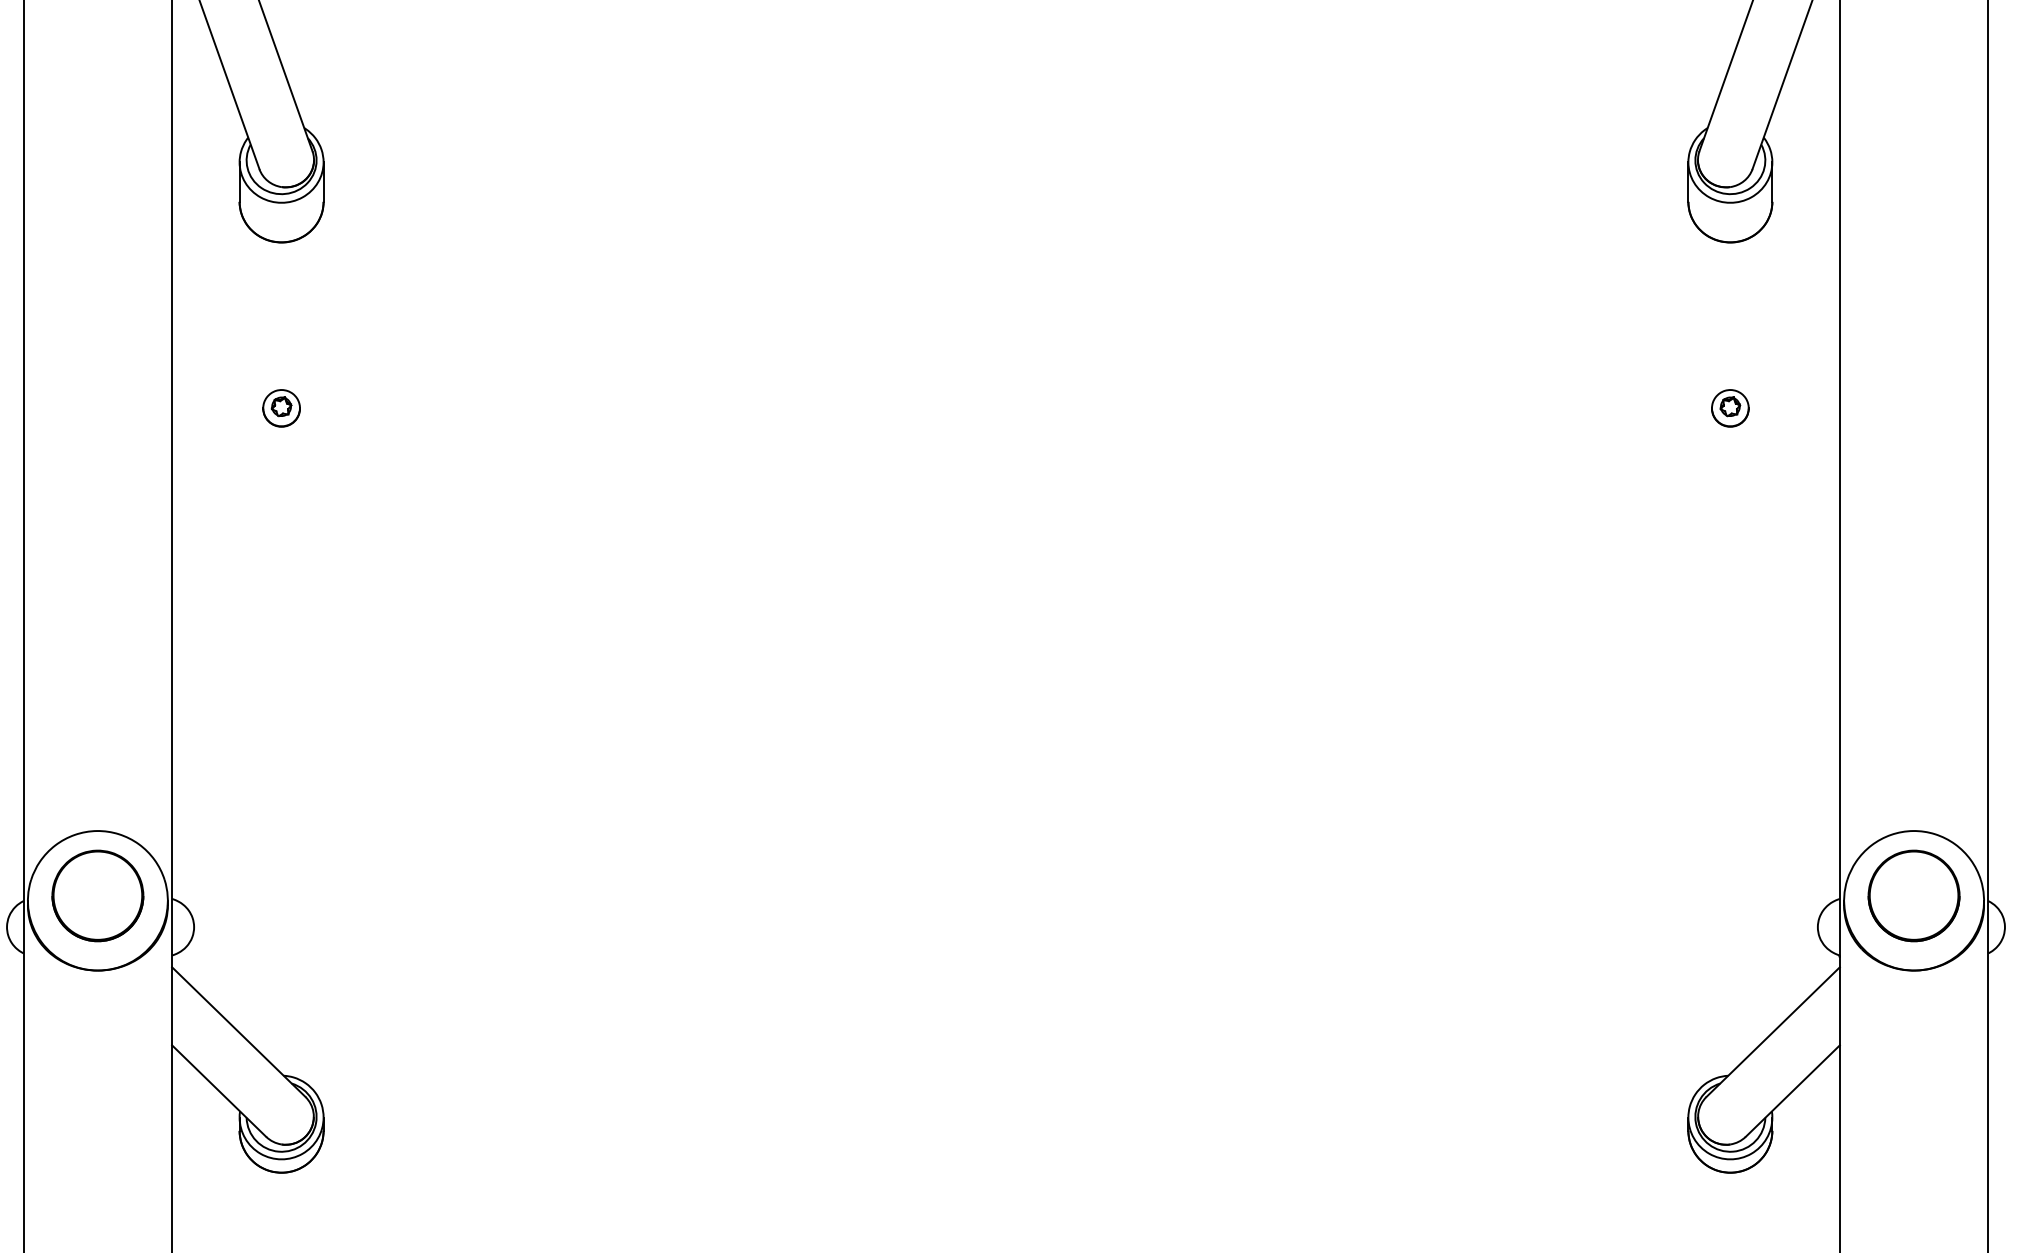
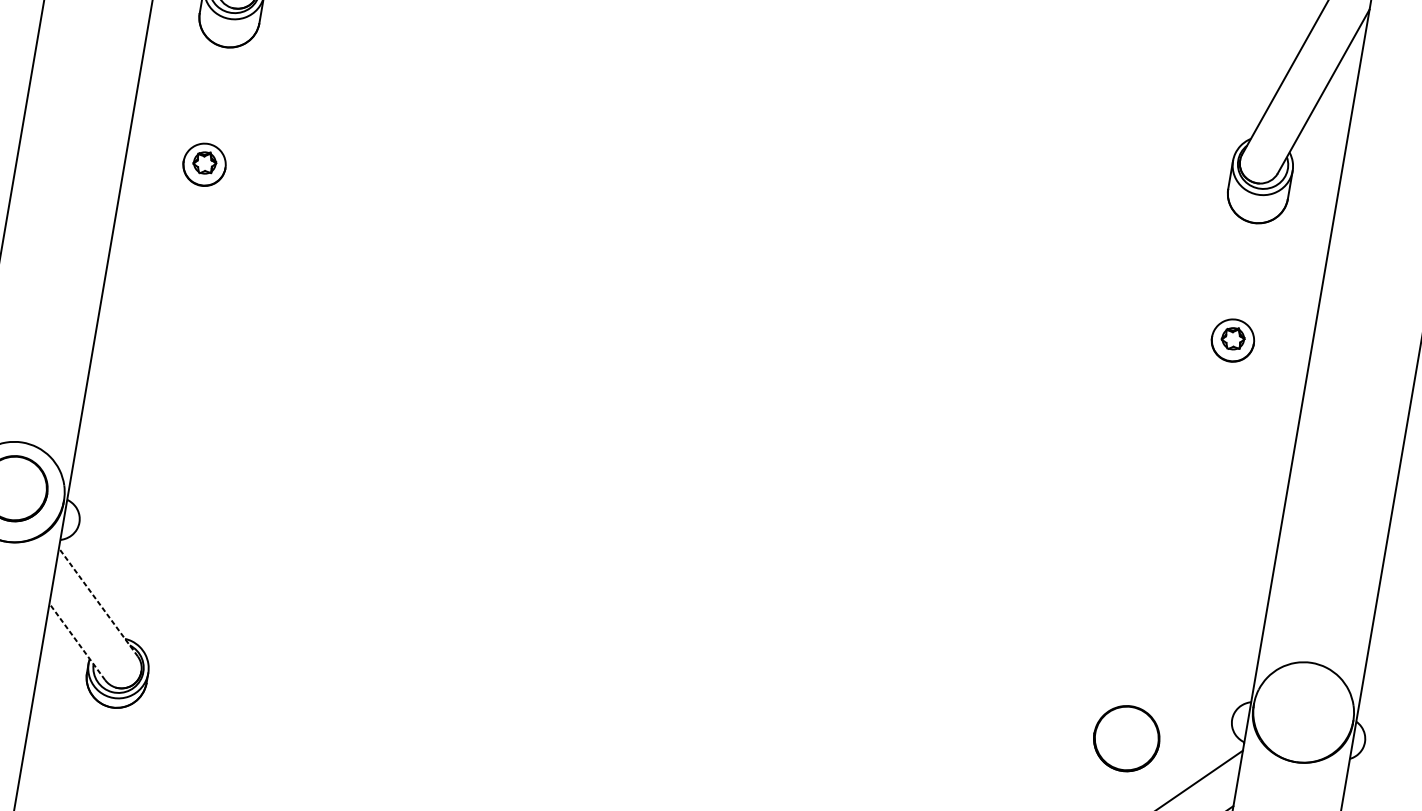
part: (281, 408) -> (204, 164), size x1.6
part: (1730, 408) -> (1233, 340), size x1.6
part: (1913, 895) -> (1126, 738), moved
line: (238, 1031) -> (98, 601), solid -> dashed
line: (219, 1091) -> (77, 642), solid -> dashed

